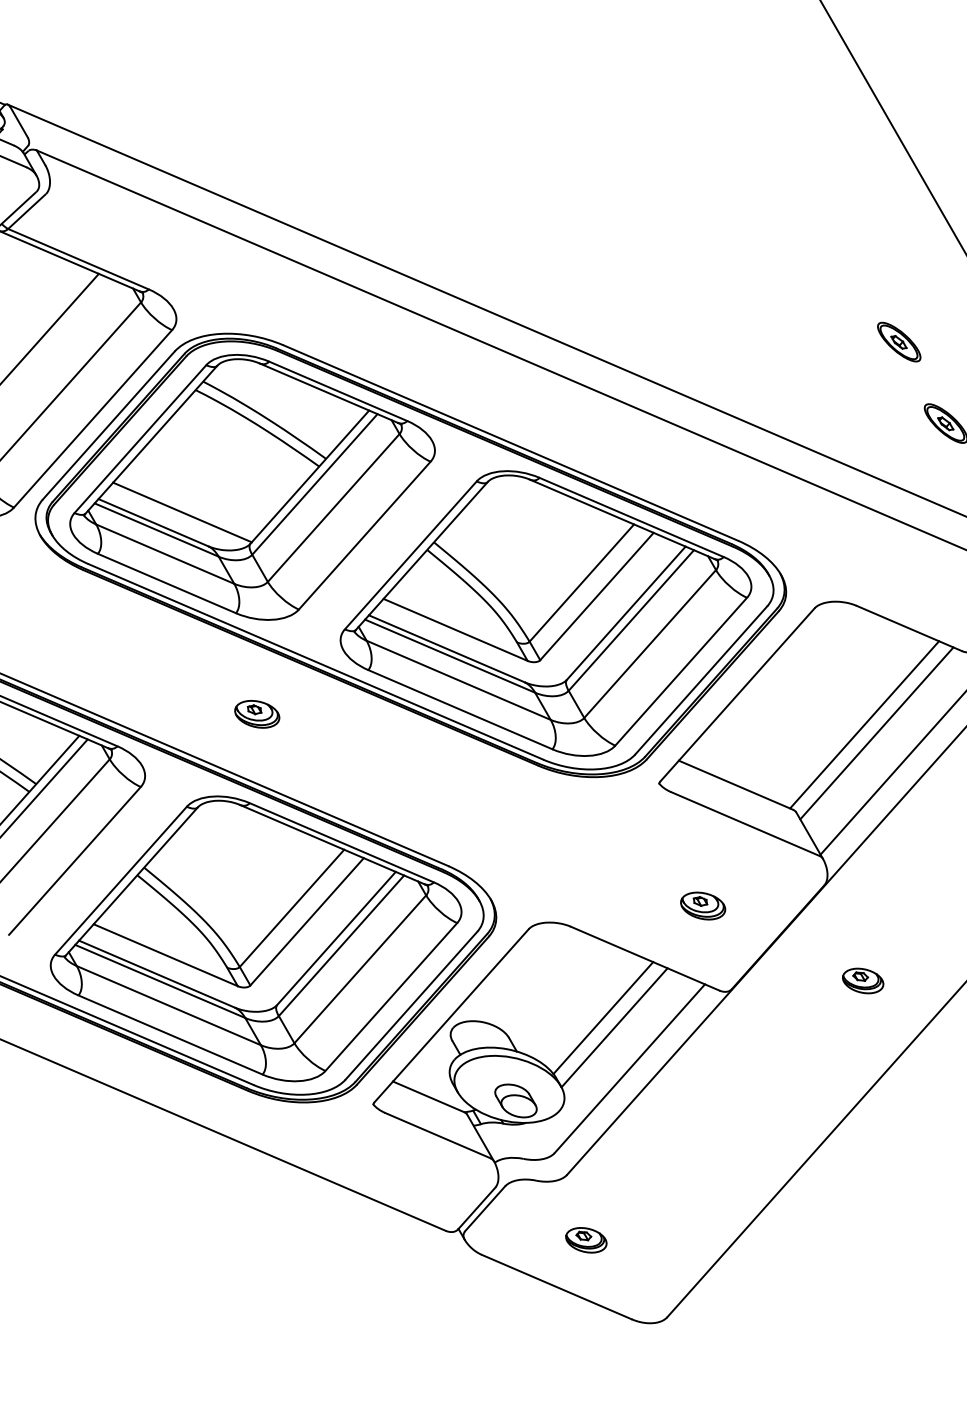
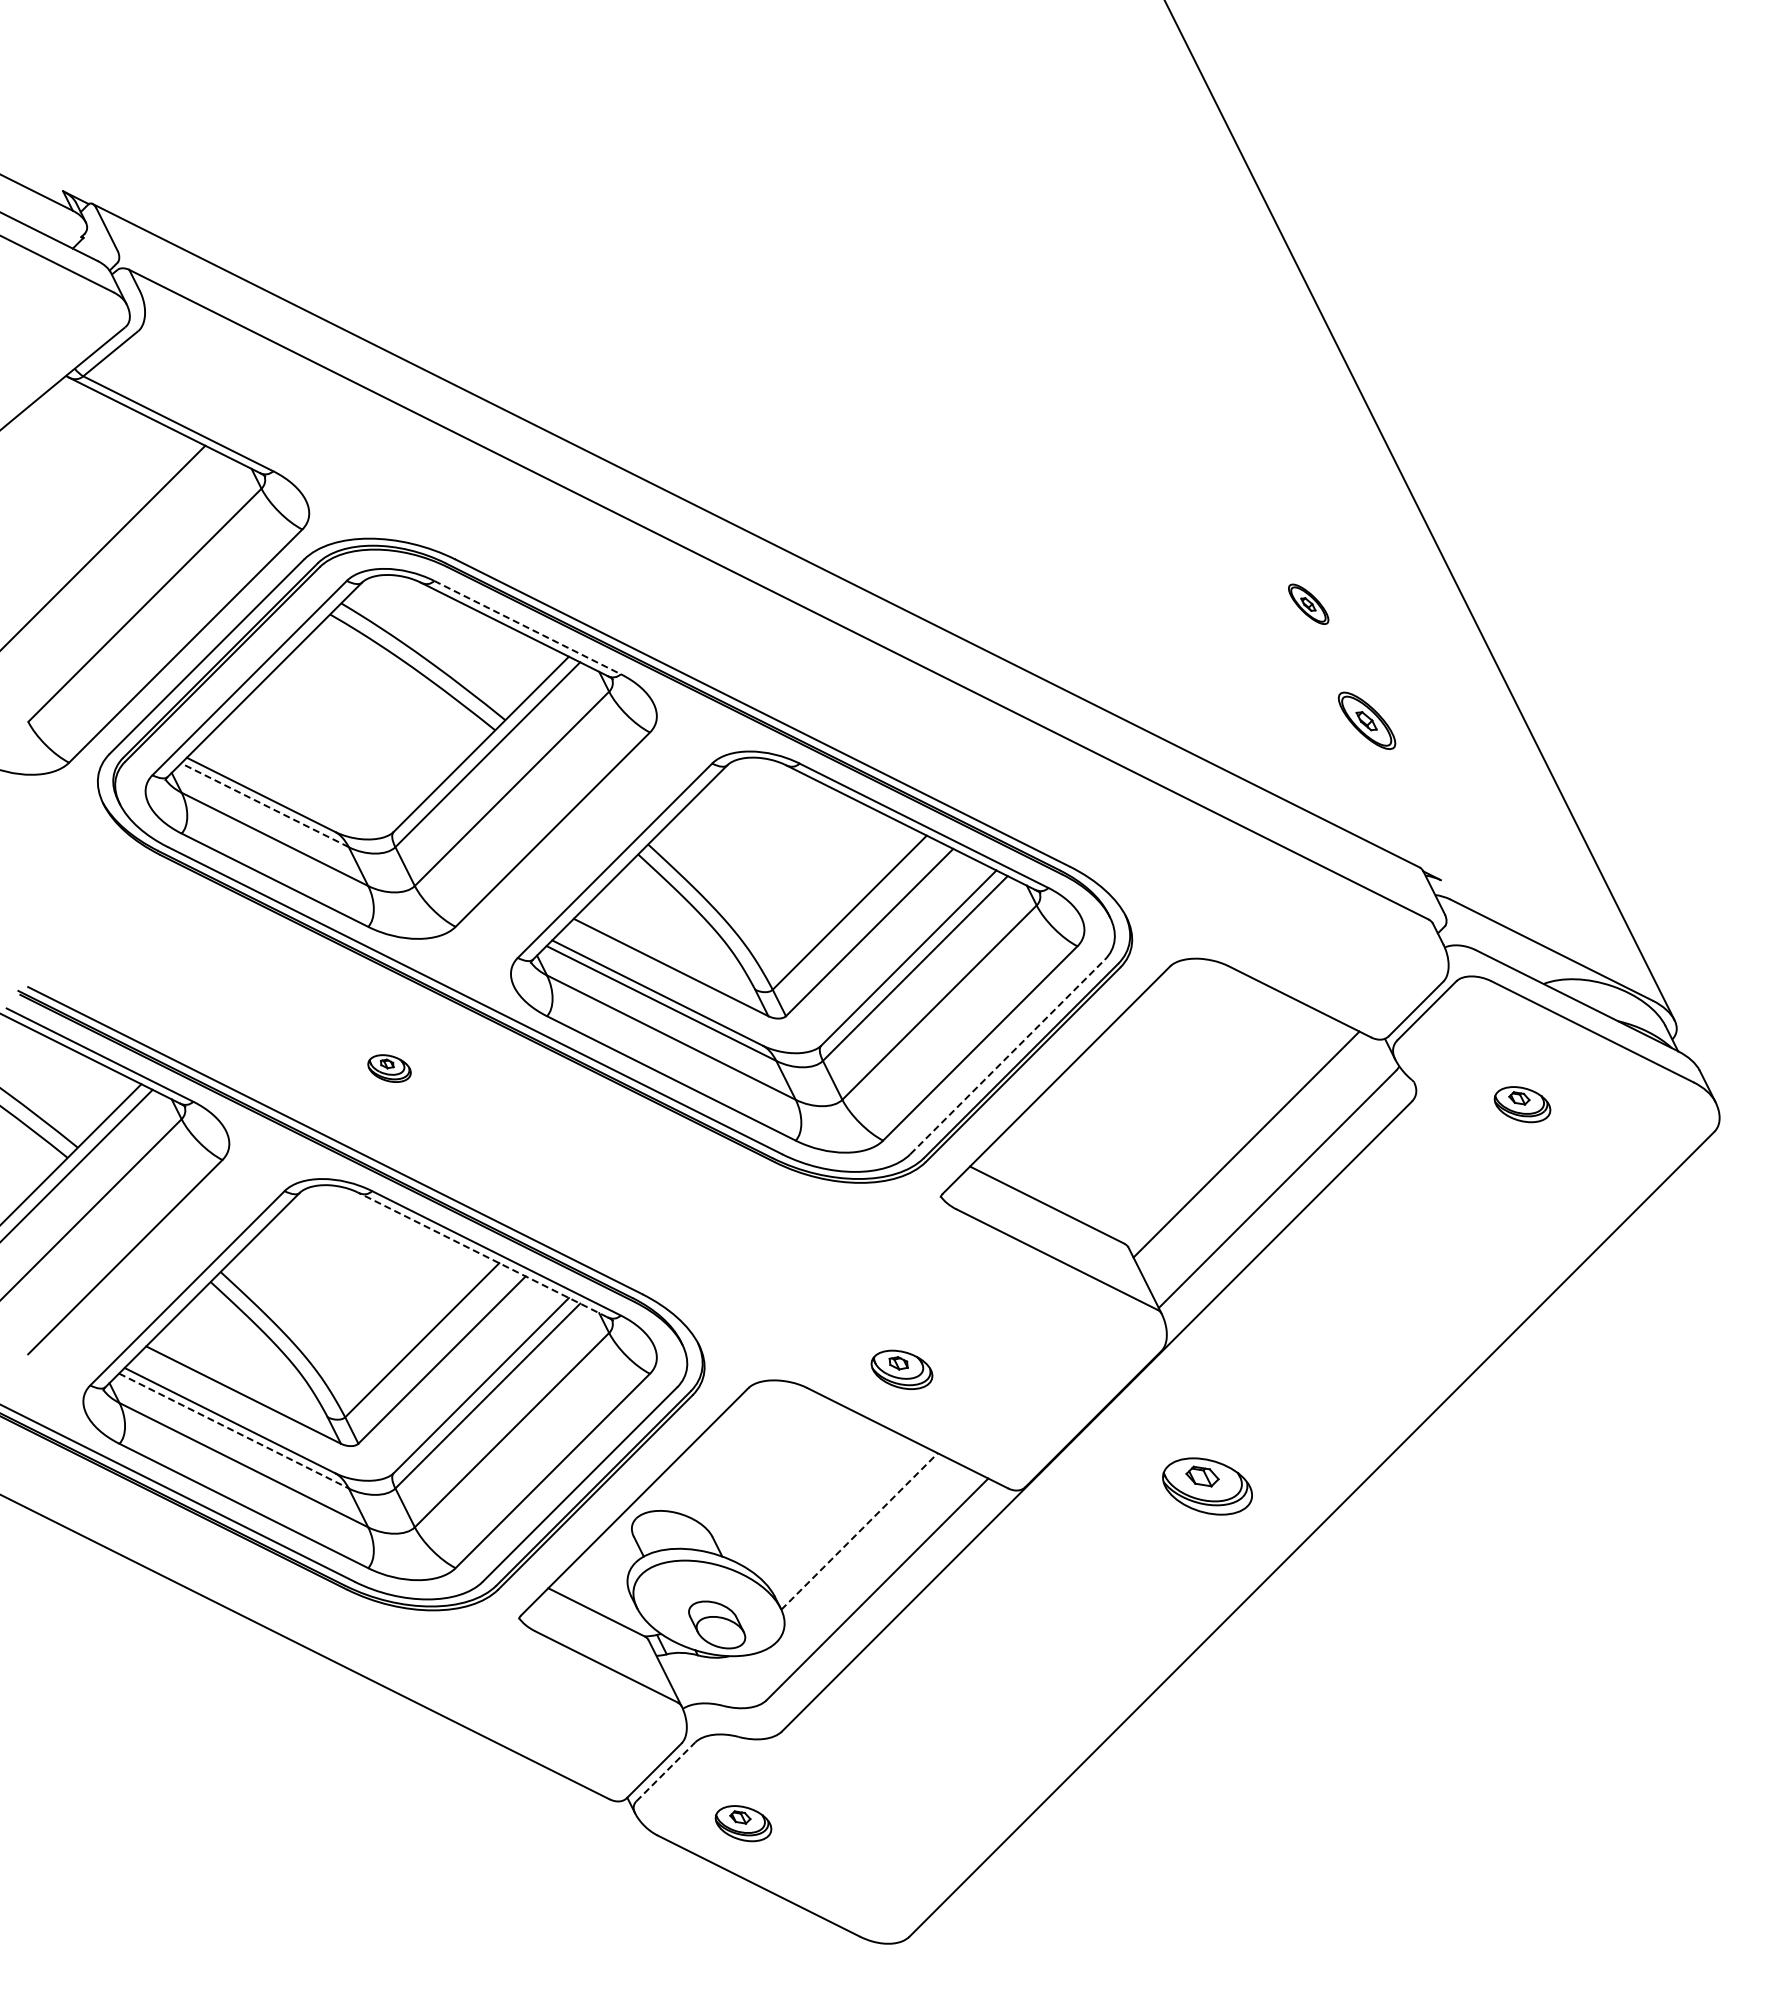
part: (899, 342) -> (1308, 604), size x0.7
line: (338, 391) -> (527, 627), solid -> dashed
line: (182, 512) -> (301, 782), removed
line: (157, 530) -> (265, 805), solid -> dashed
line: (701, 679) -> (1007, 1056), solid -> dashed
part: (257, 714) -> (389, 1068), size x0.7
line: (864, 724) -> (1230, 1131), removed
line: (331, 844) -> (482, 1254), solid -> dashed
part: (702, 905) -> (901, 1369), moved
line: (160, 981) -> (234, 1431), solid -> dashed
part: (862, 981) -> (1207, 1486), size x1.6
line: (603, 1017) -> (844, 1516), removed
line: (614, 1027) -> (859, 1531), solid -> dashed
line: (484, 1208) -> (665, 1771), solid -> dashed
part: (586, 1240) -> (743, 1823), moved

